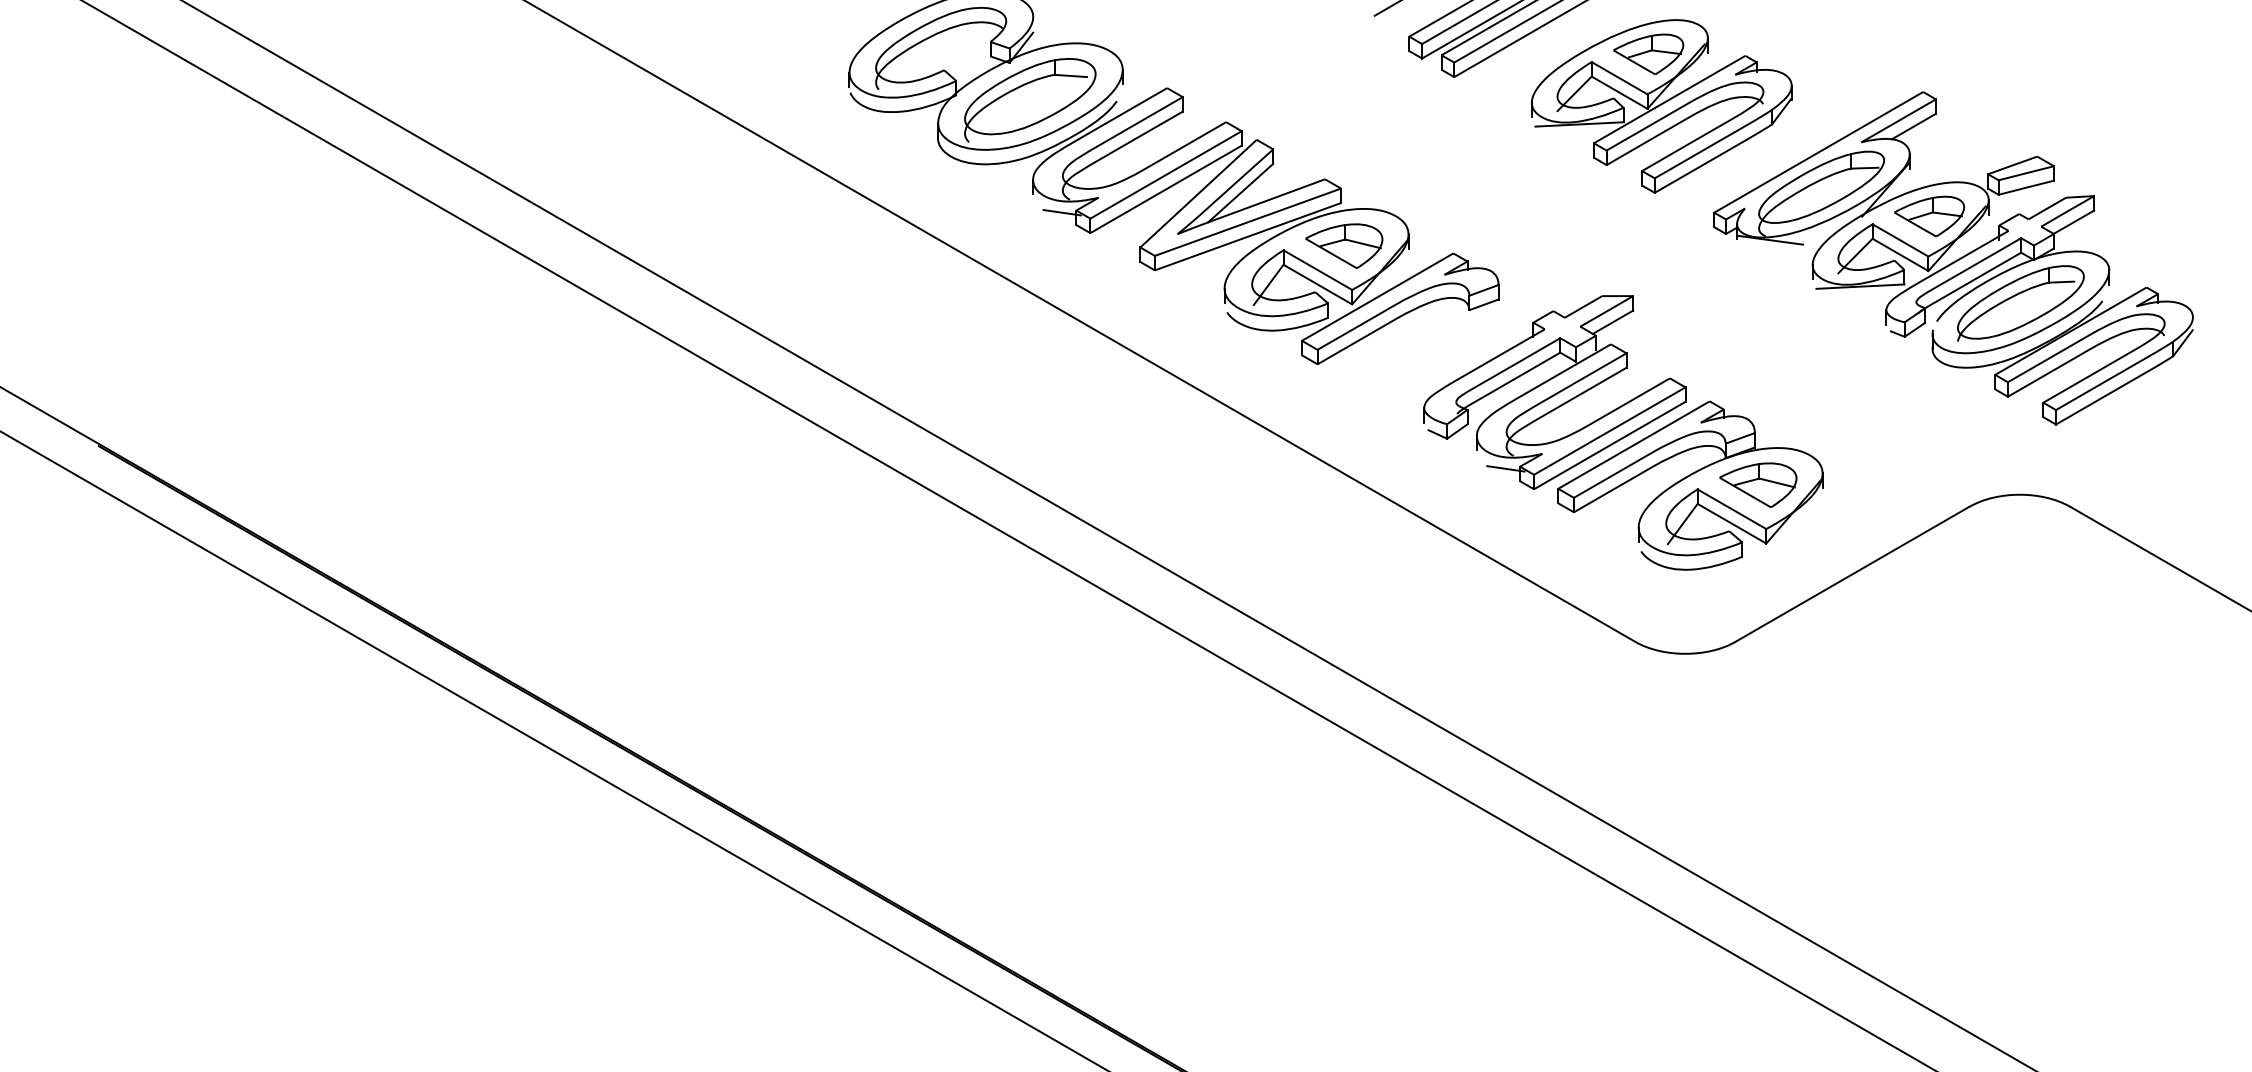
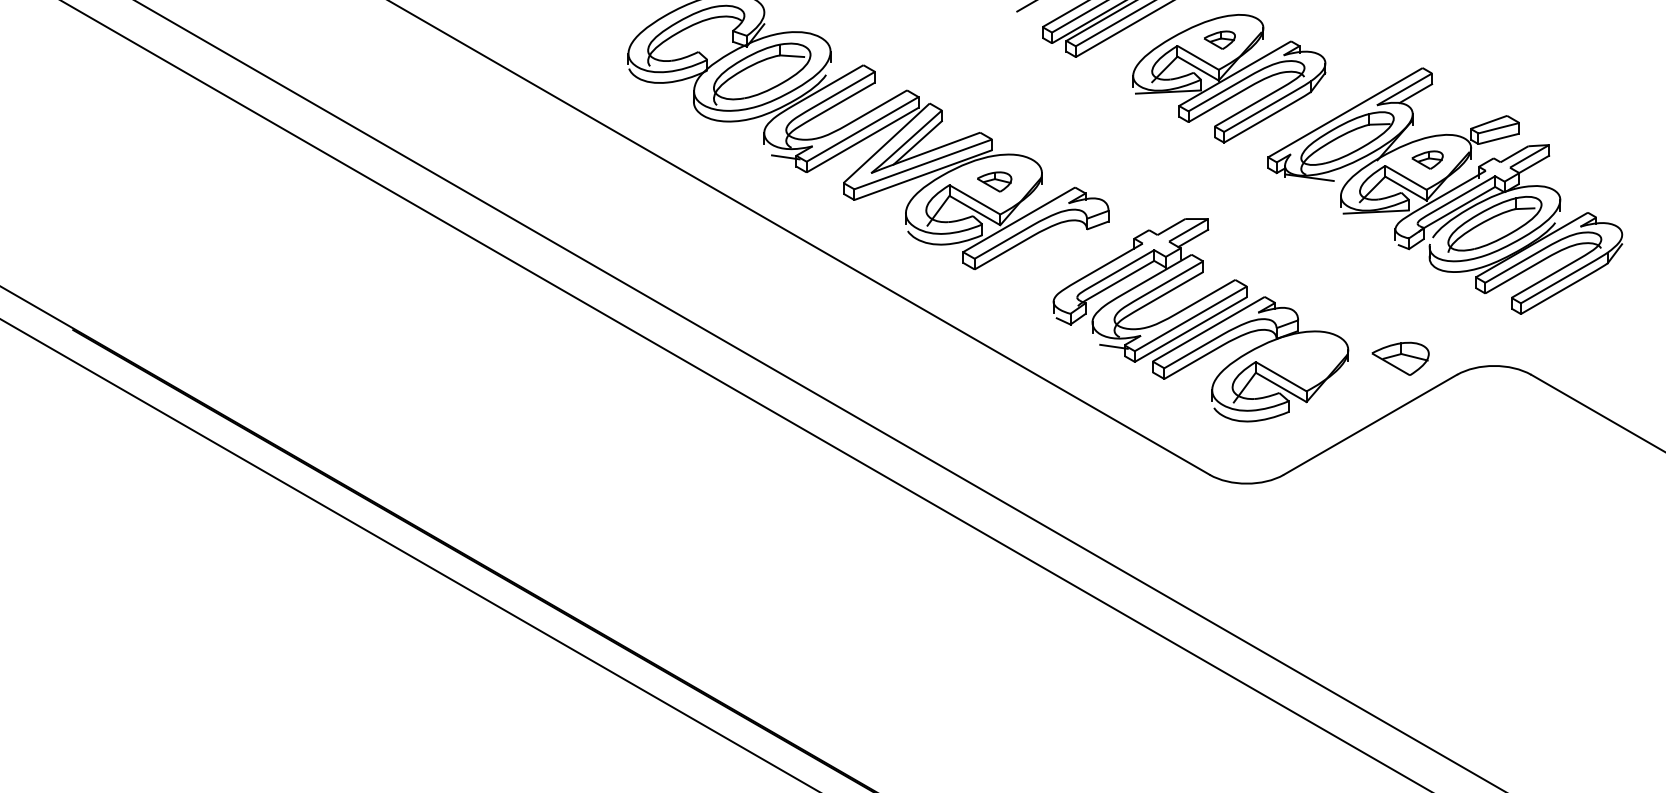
part: (1648, 54) -> (1219, 40), size x0.6
part: (1929, 216) -> (1427, 160), size x0.6
part: (1344, 245) -> (994, 181), size x0.6
part: (1758, 484) -> (1400, 358), moved

